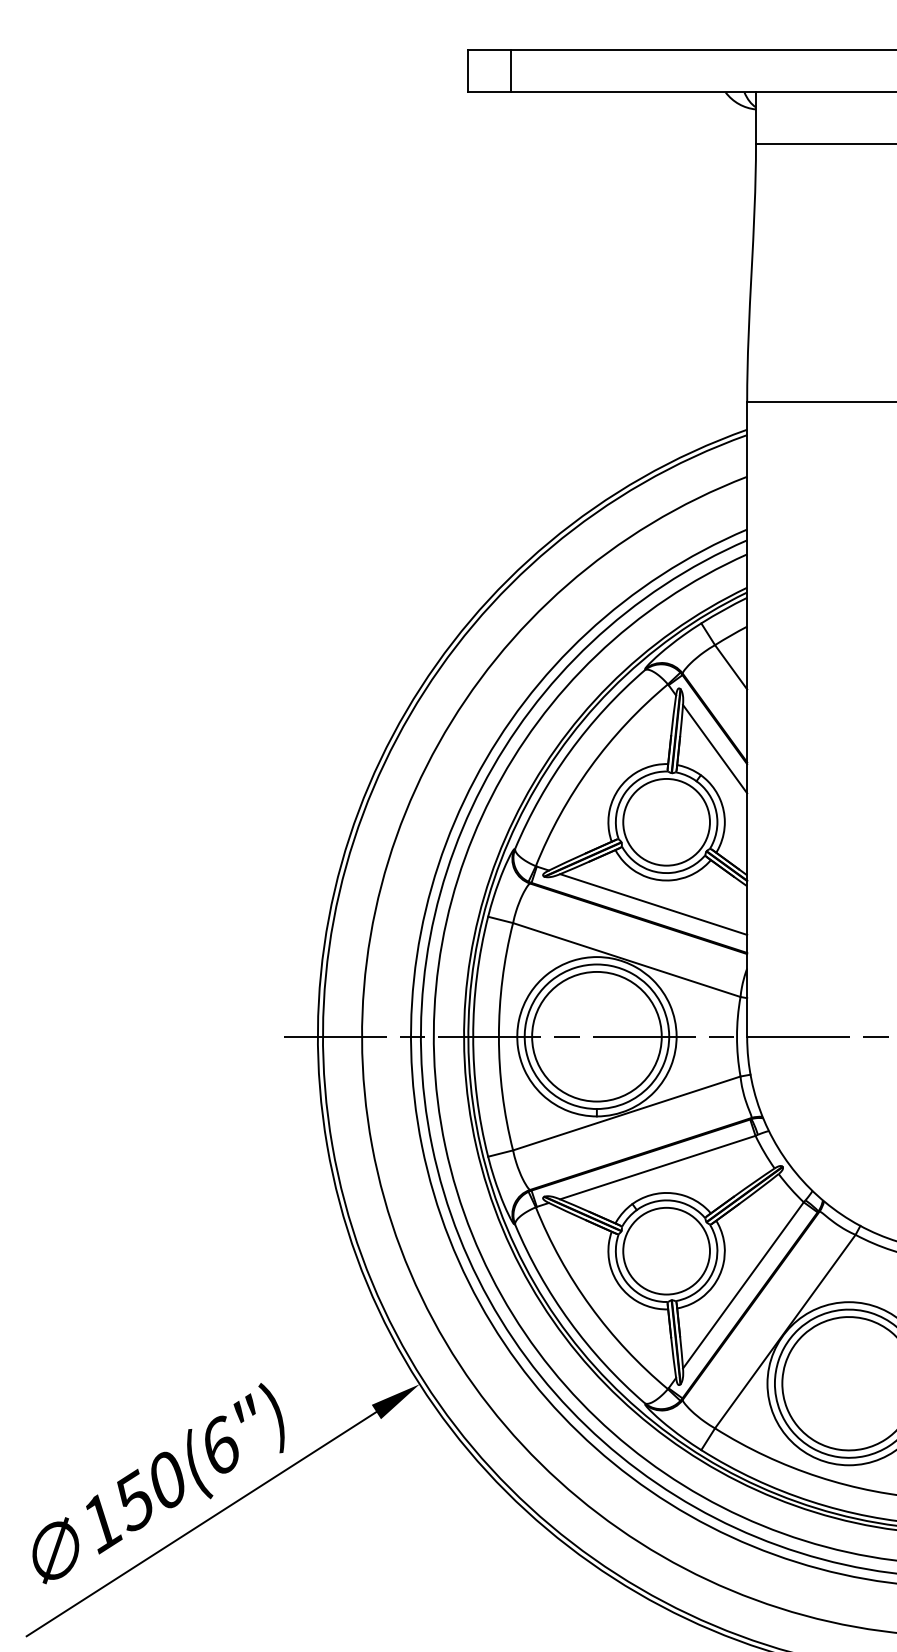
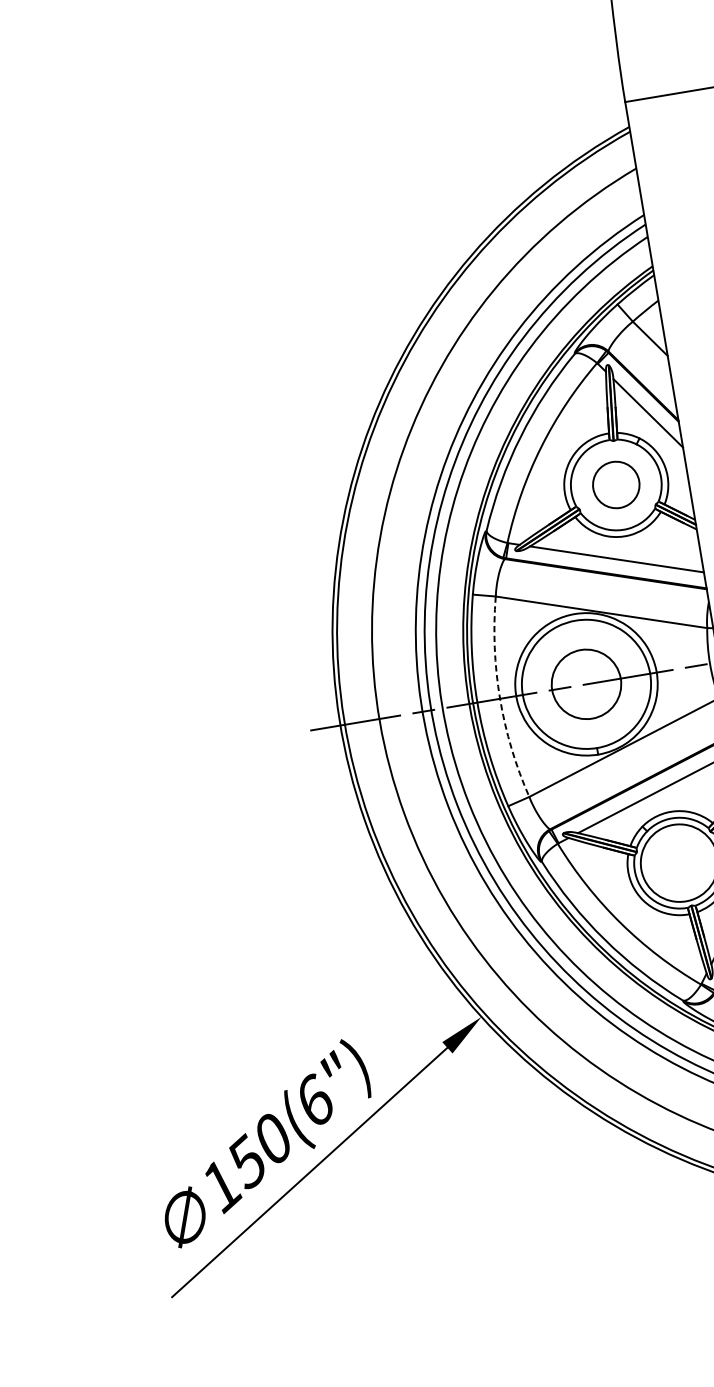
circle: (666, 821) -> (616, 484), size x0.6
arc: (498, 1036) -> (499, 698), solid -> dashed
circle: (596, 1036) -> (586, 684), size x0.6

